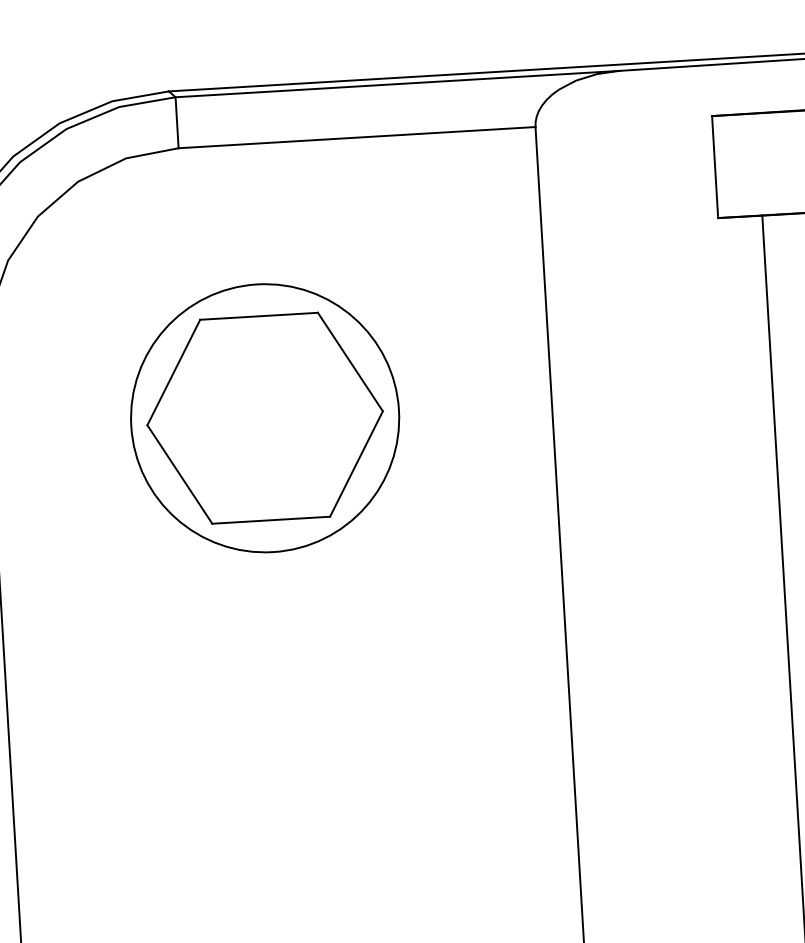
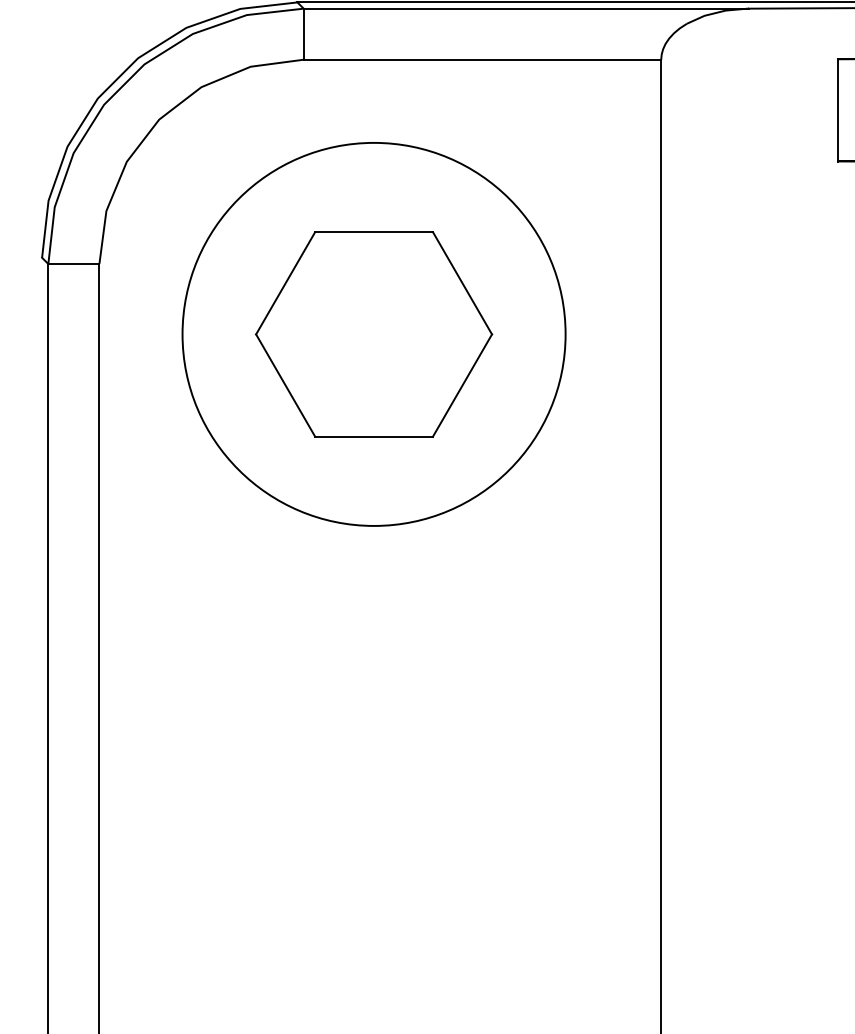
circle: (264, 417) -> (373, 333), size x1.43

